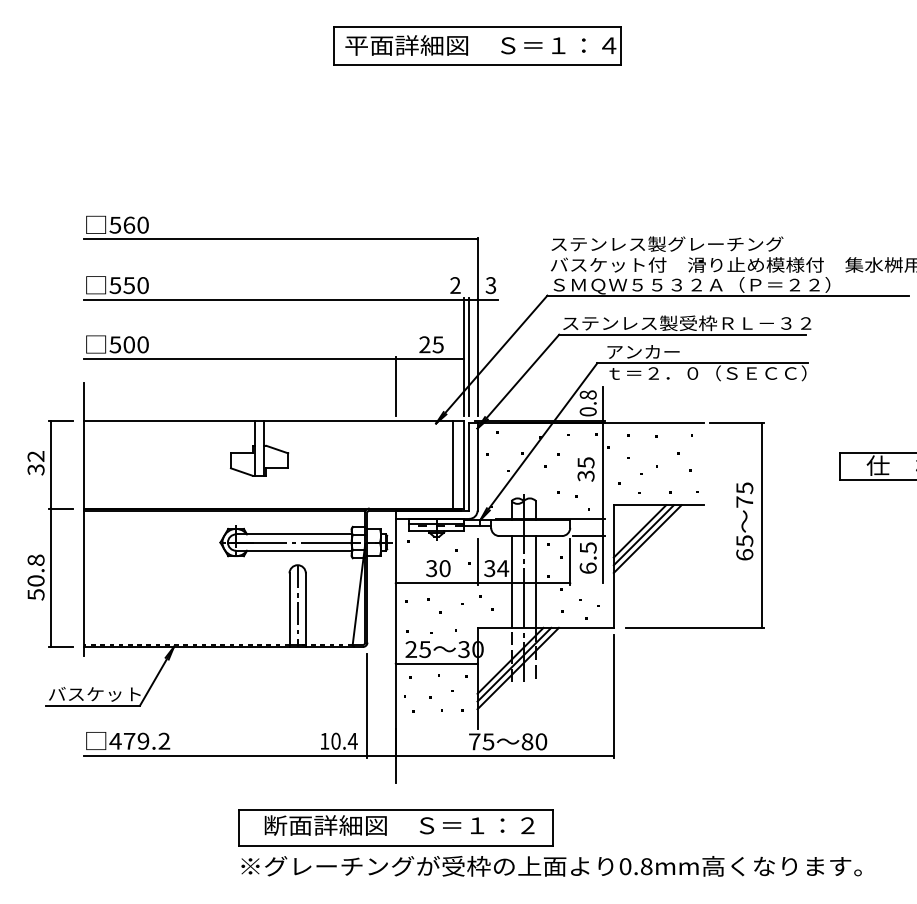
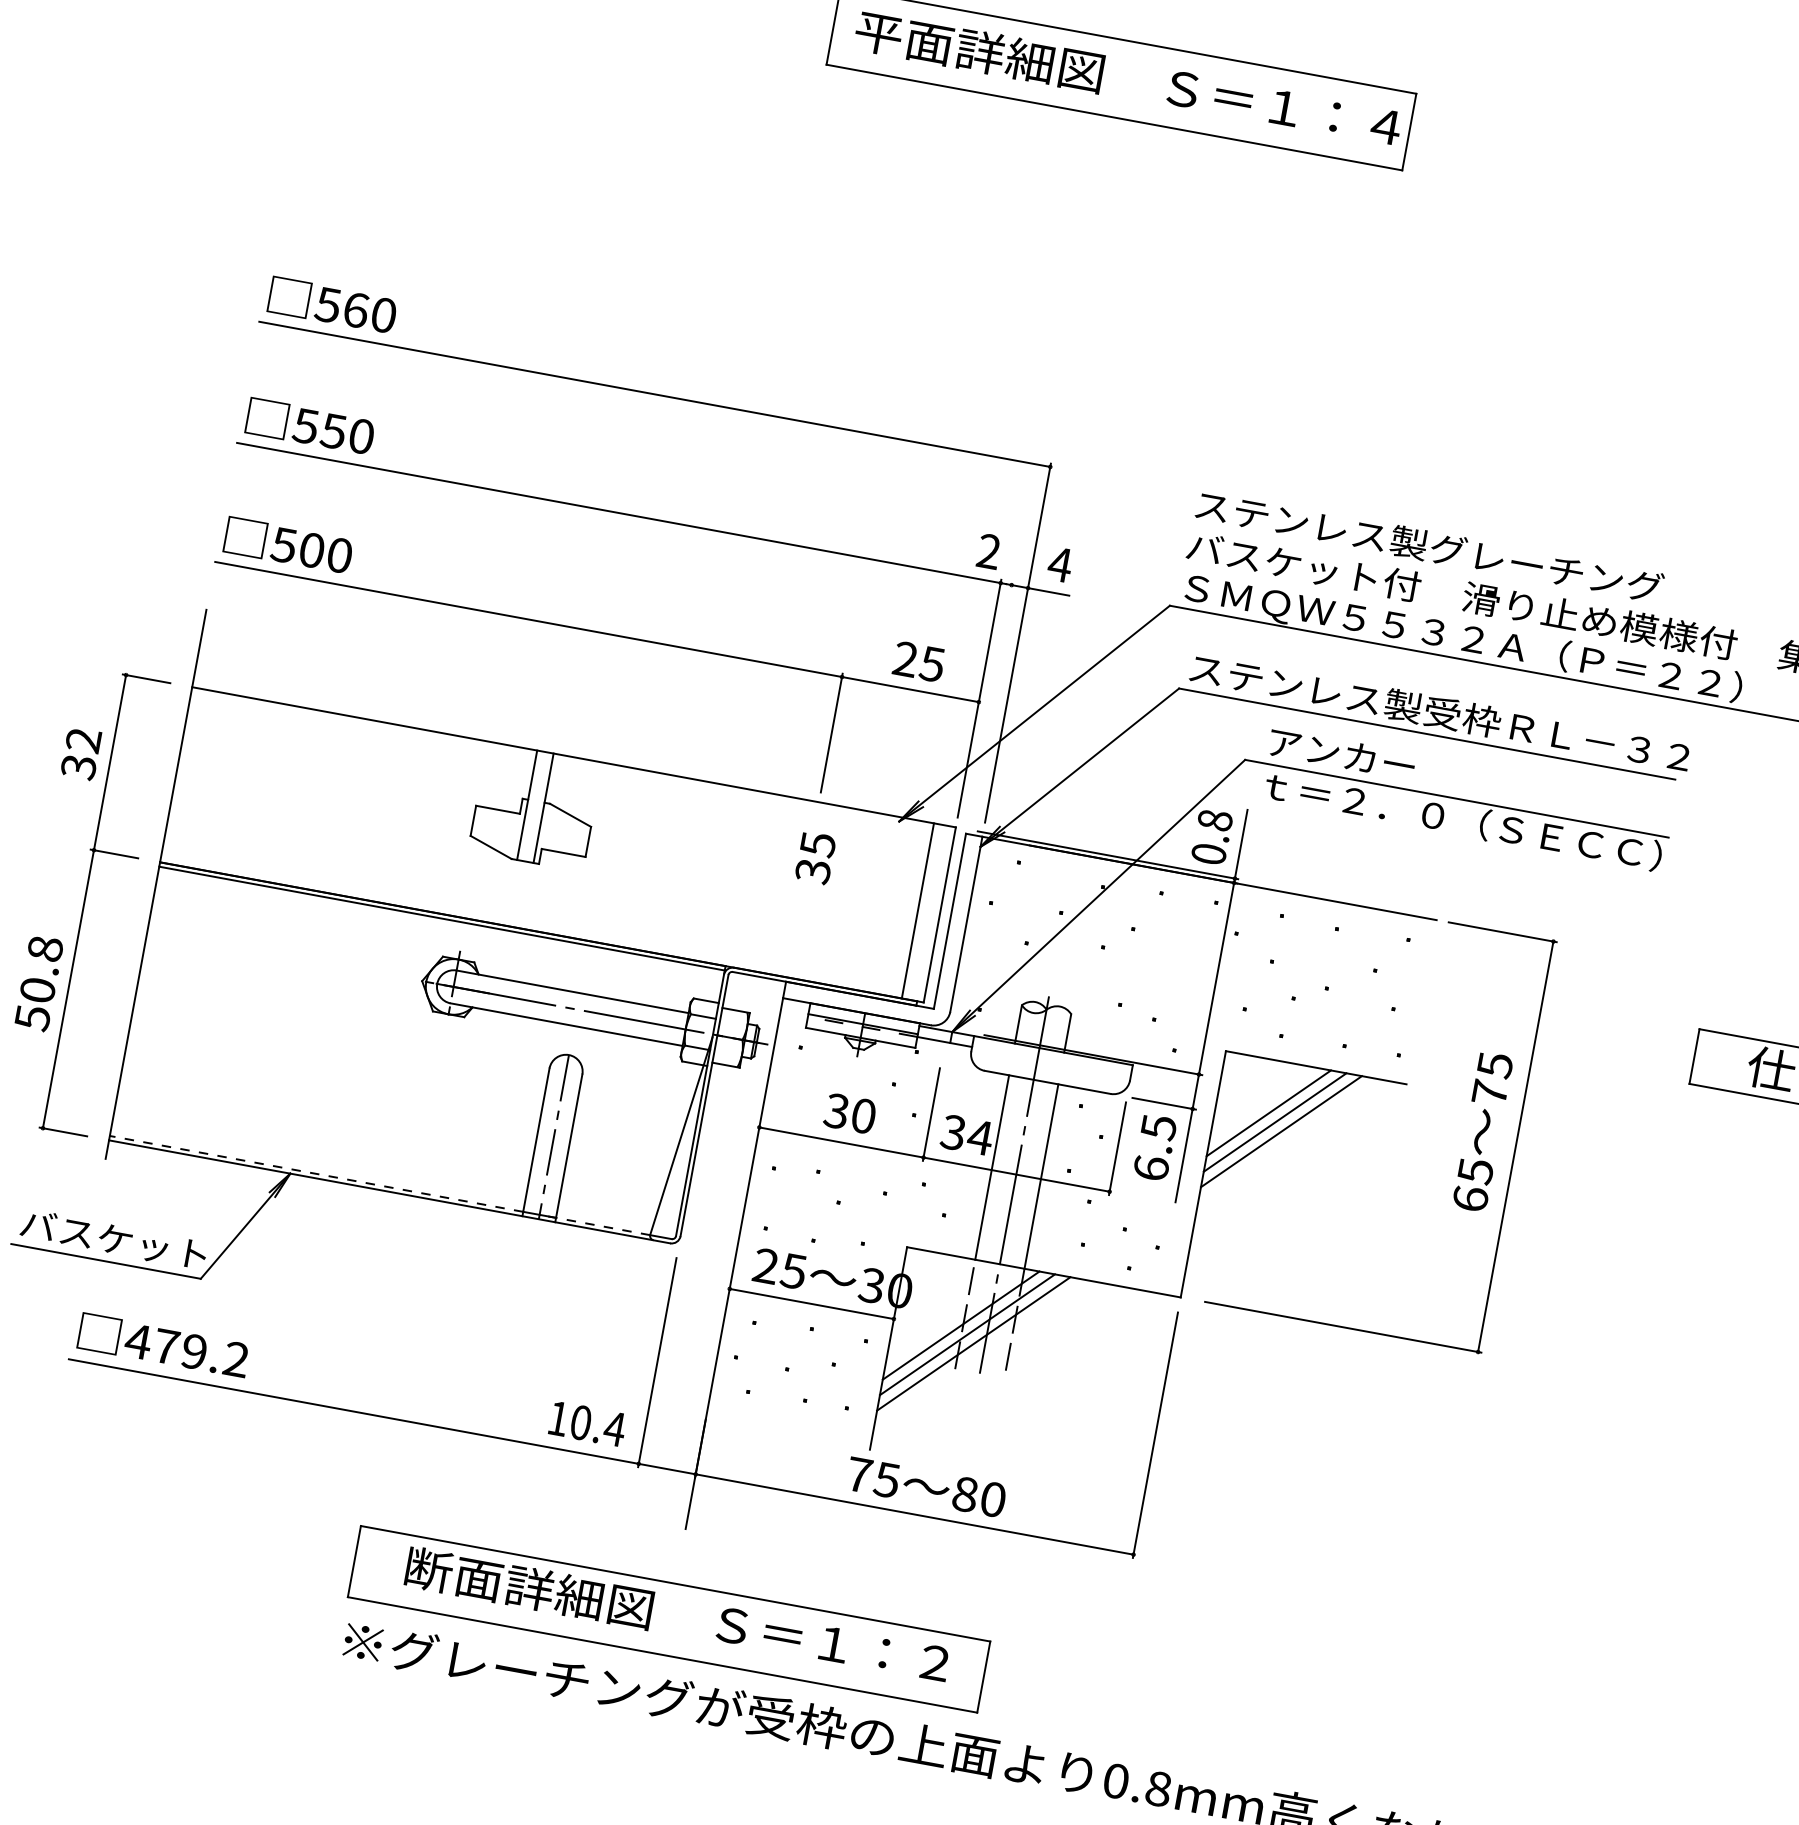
text: (490, 285) -> (1059, 564), 3 -> 4
line: (469, 357) -> (990, 701), removed
text: (585, 469) -> (814, 857), moved

